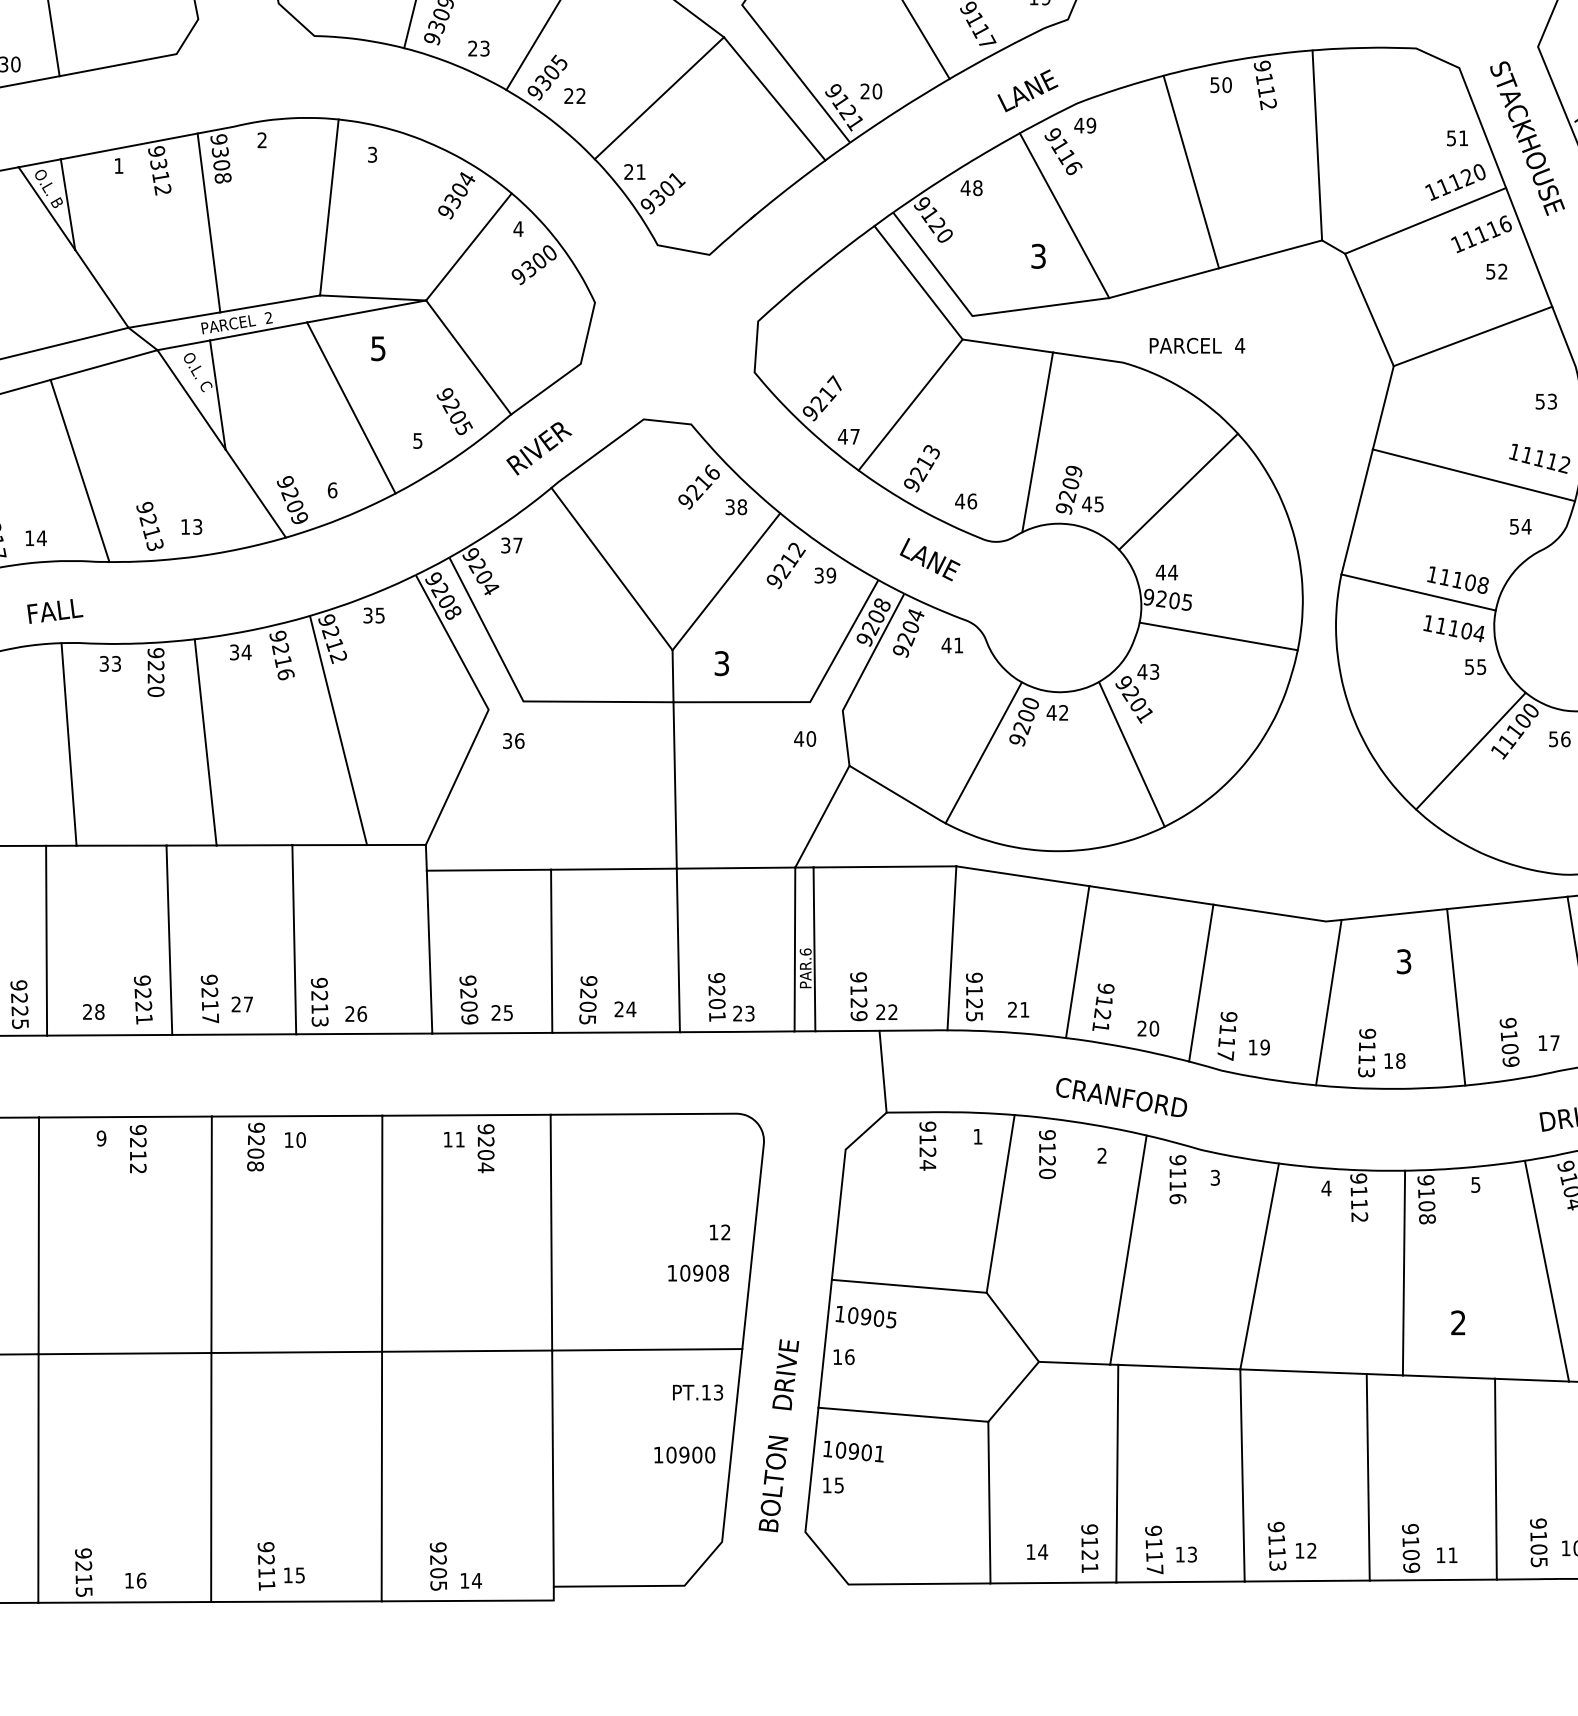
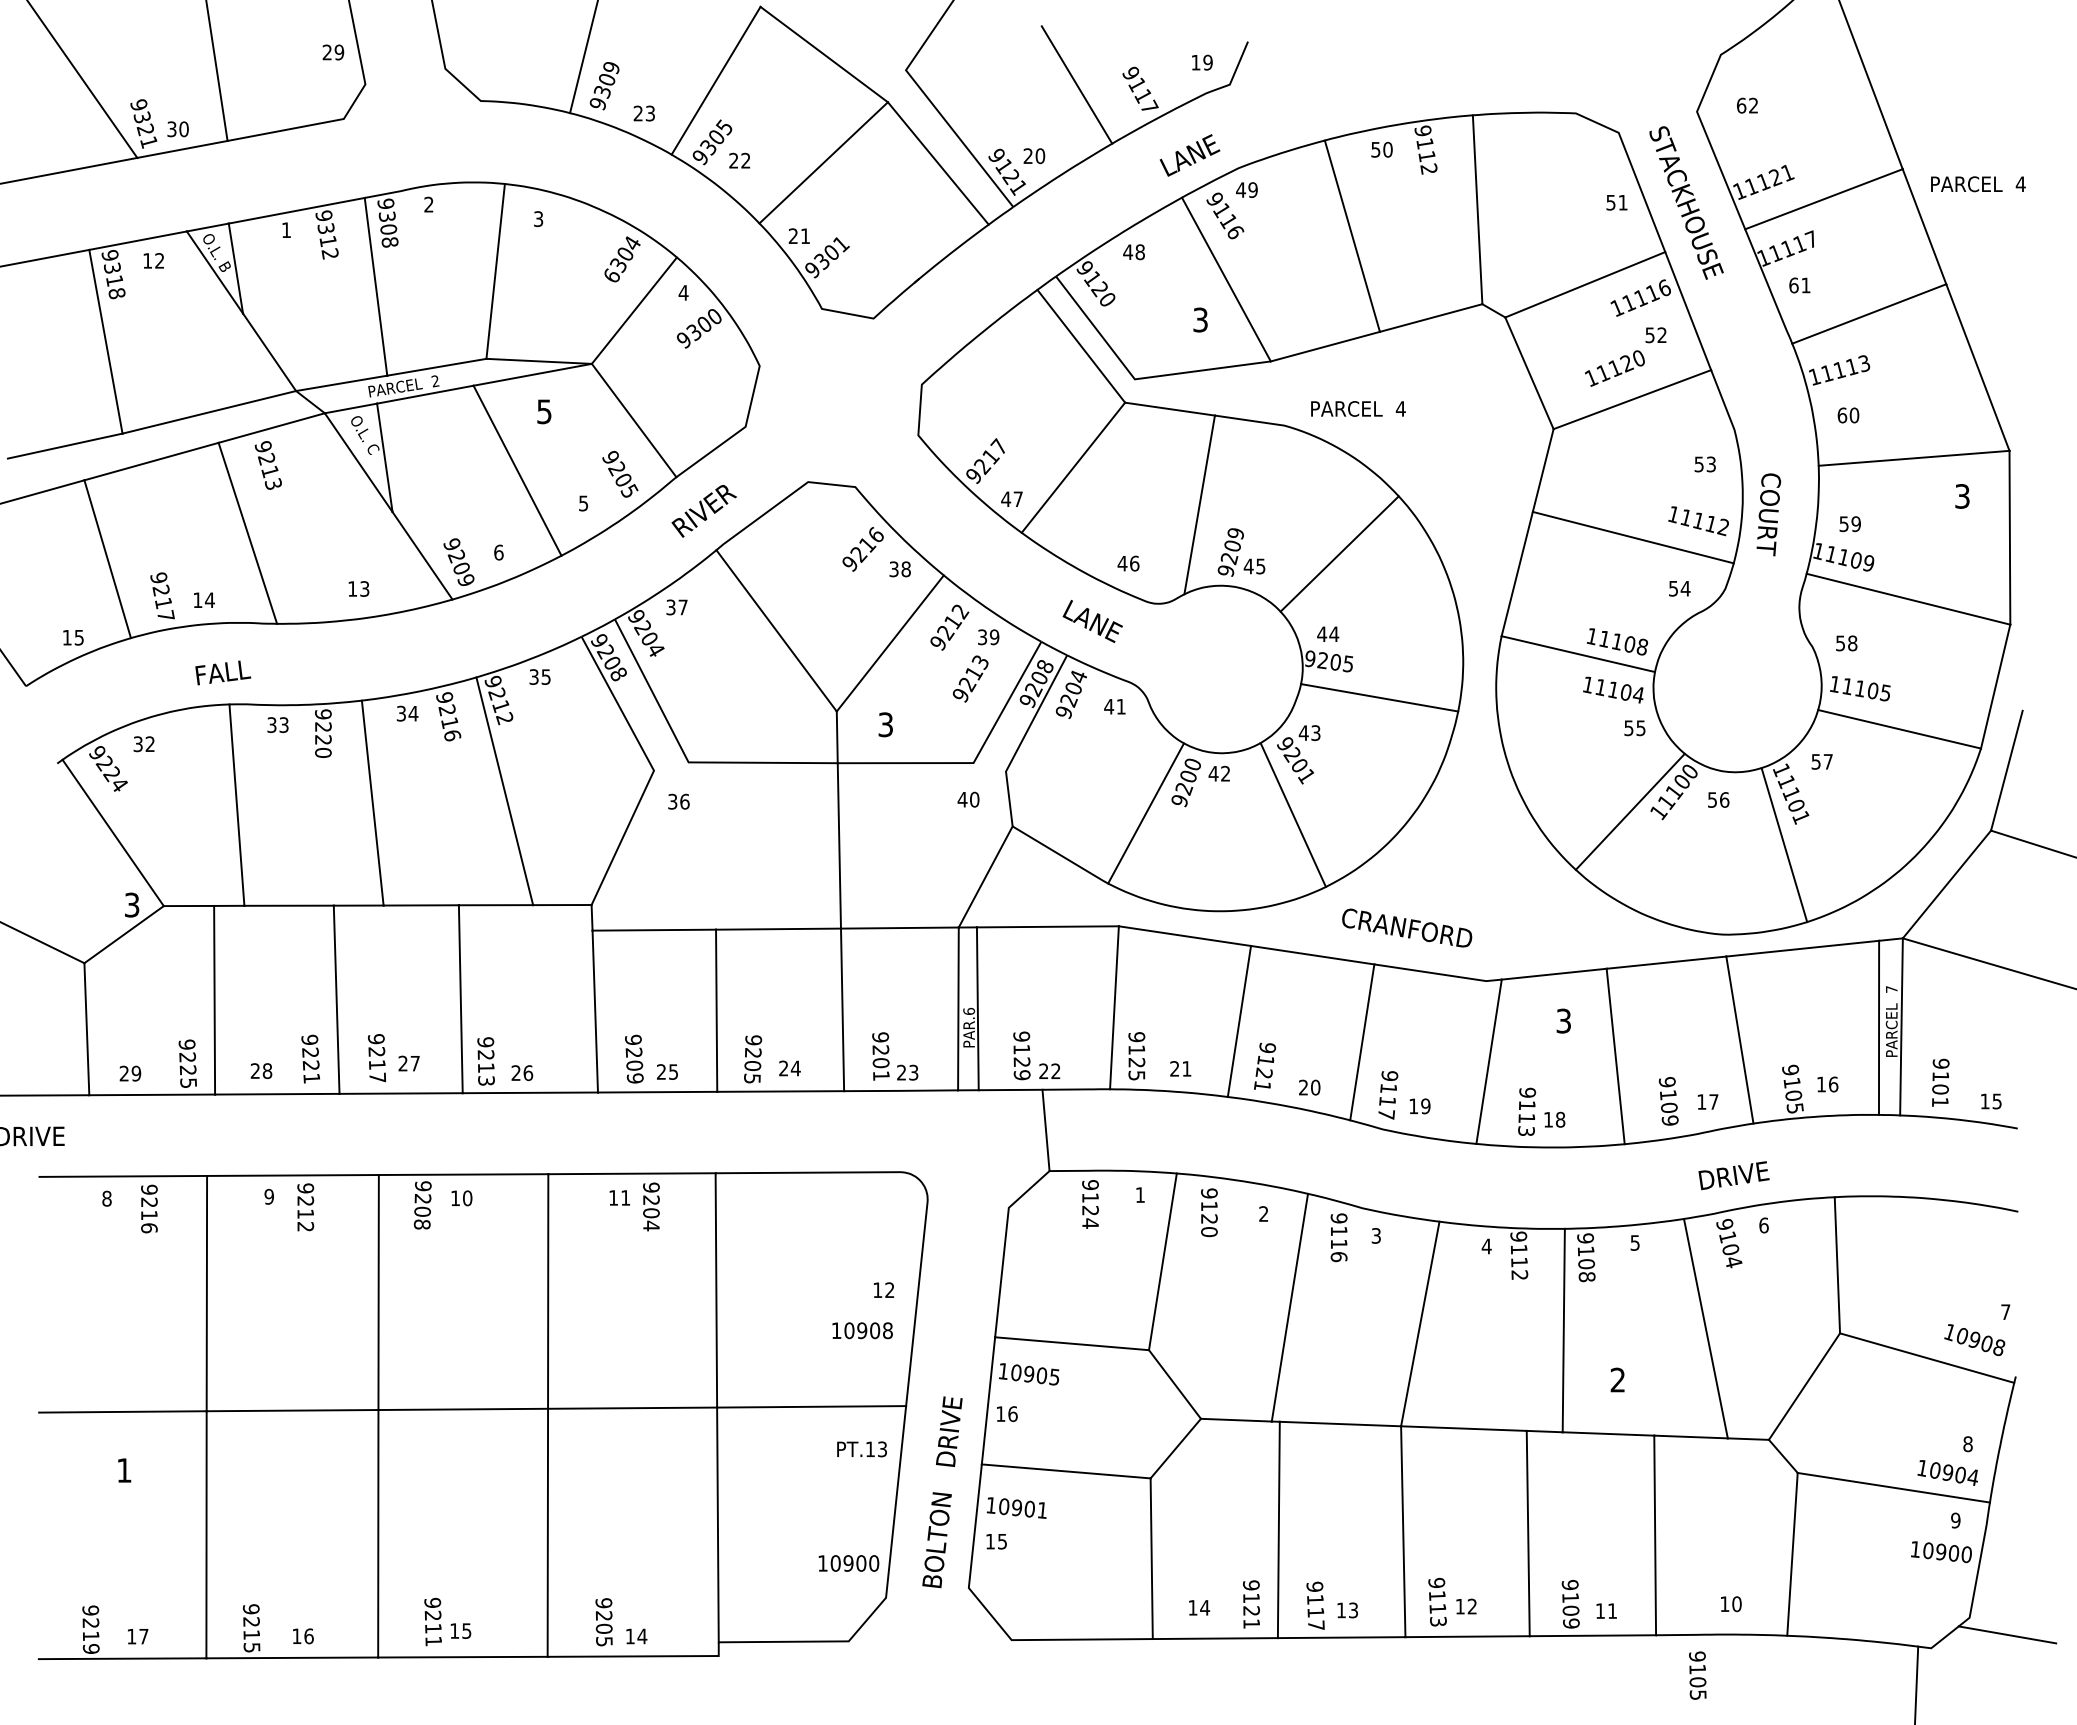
text: (1455, 182) -> (1614, 368), moved
text: (445, 211) -> (611, 275), 9304 -> 6304
text: (921, 468) -> (970, 678), moved
text: (149, 526) -> (267, 465), moved
text: (1121, 1096) -> (1407, 927), moved
text: (684, 1455) -> (848, 1563), moved
text: (1538, 1542) -> (1697, 1675), moved

